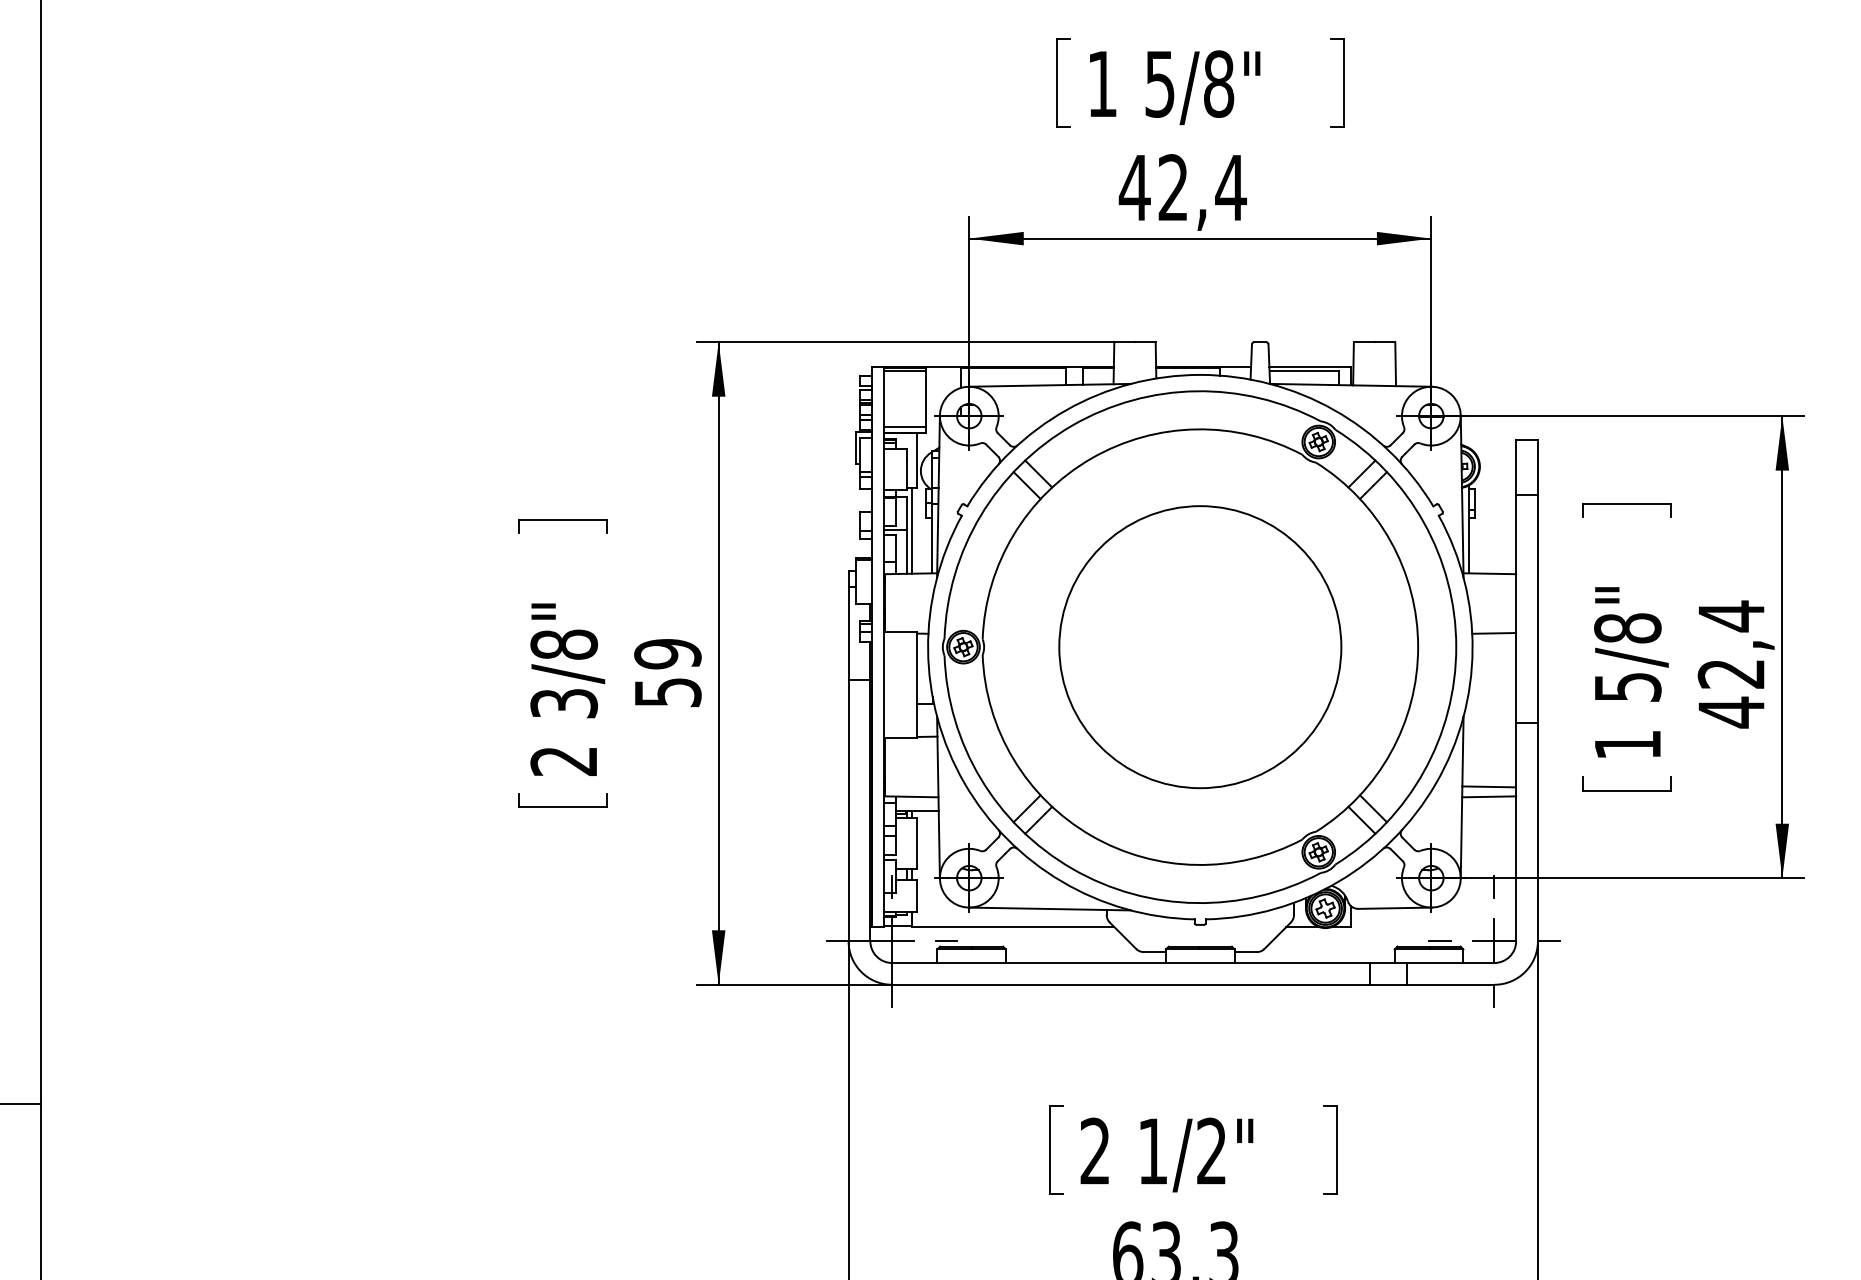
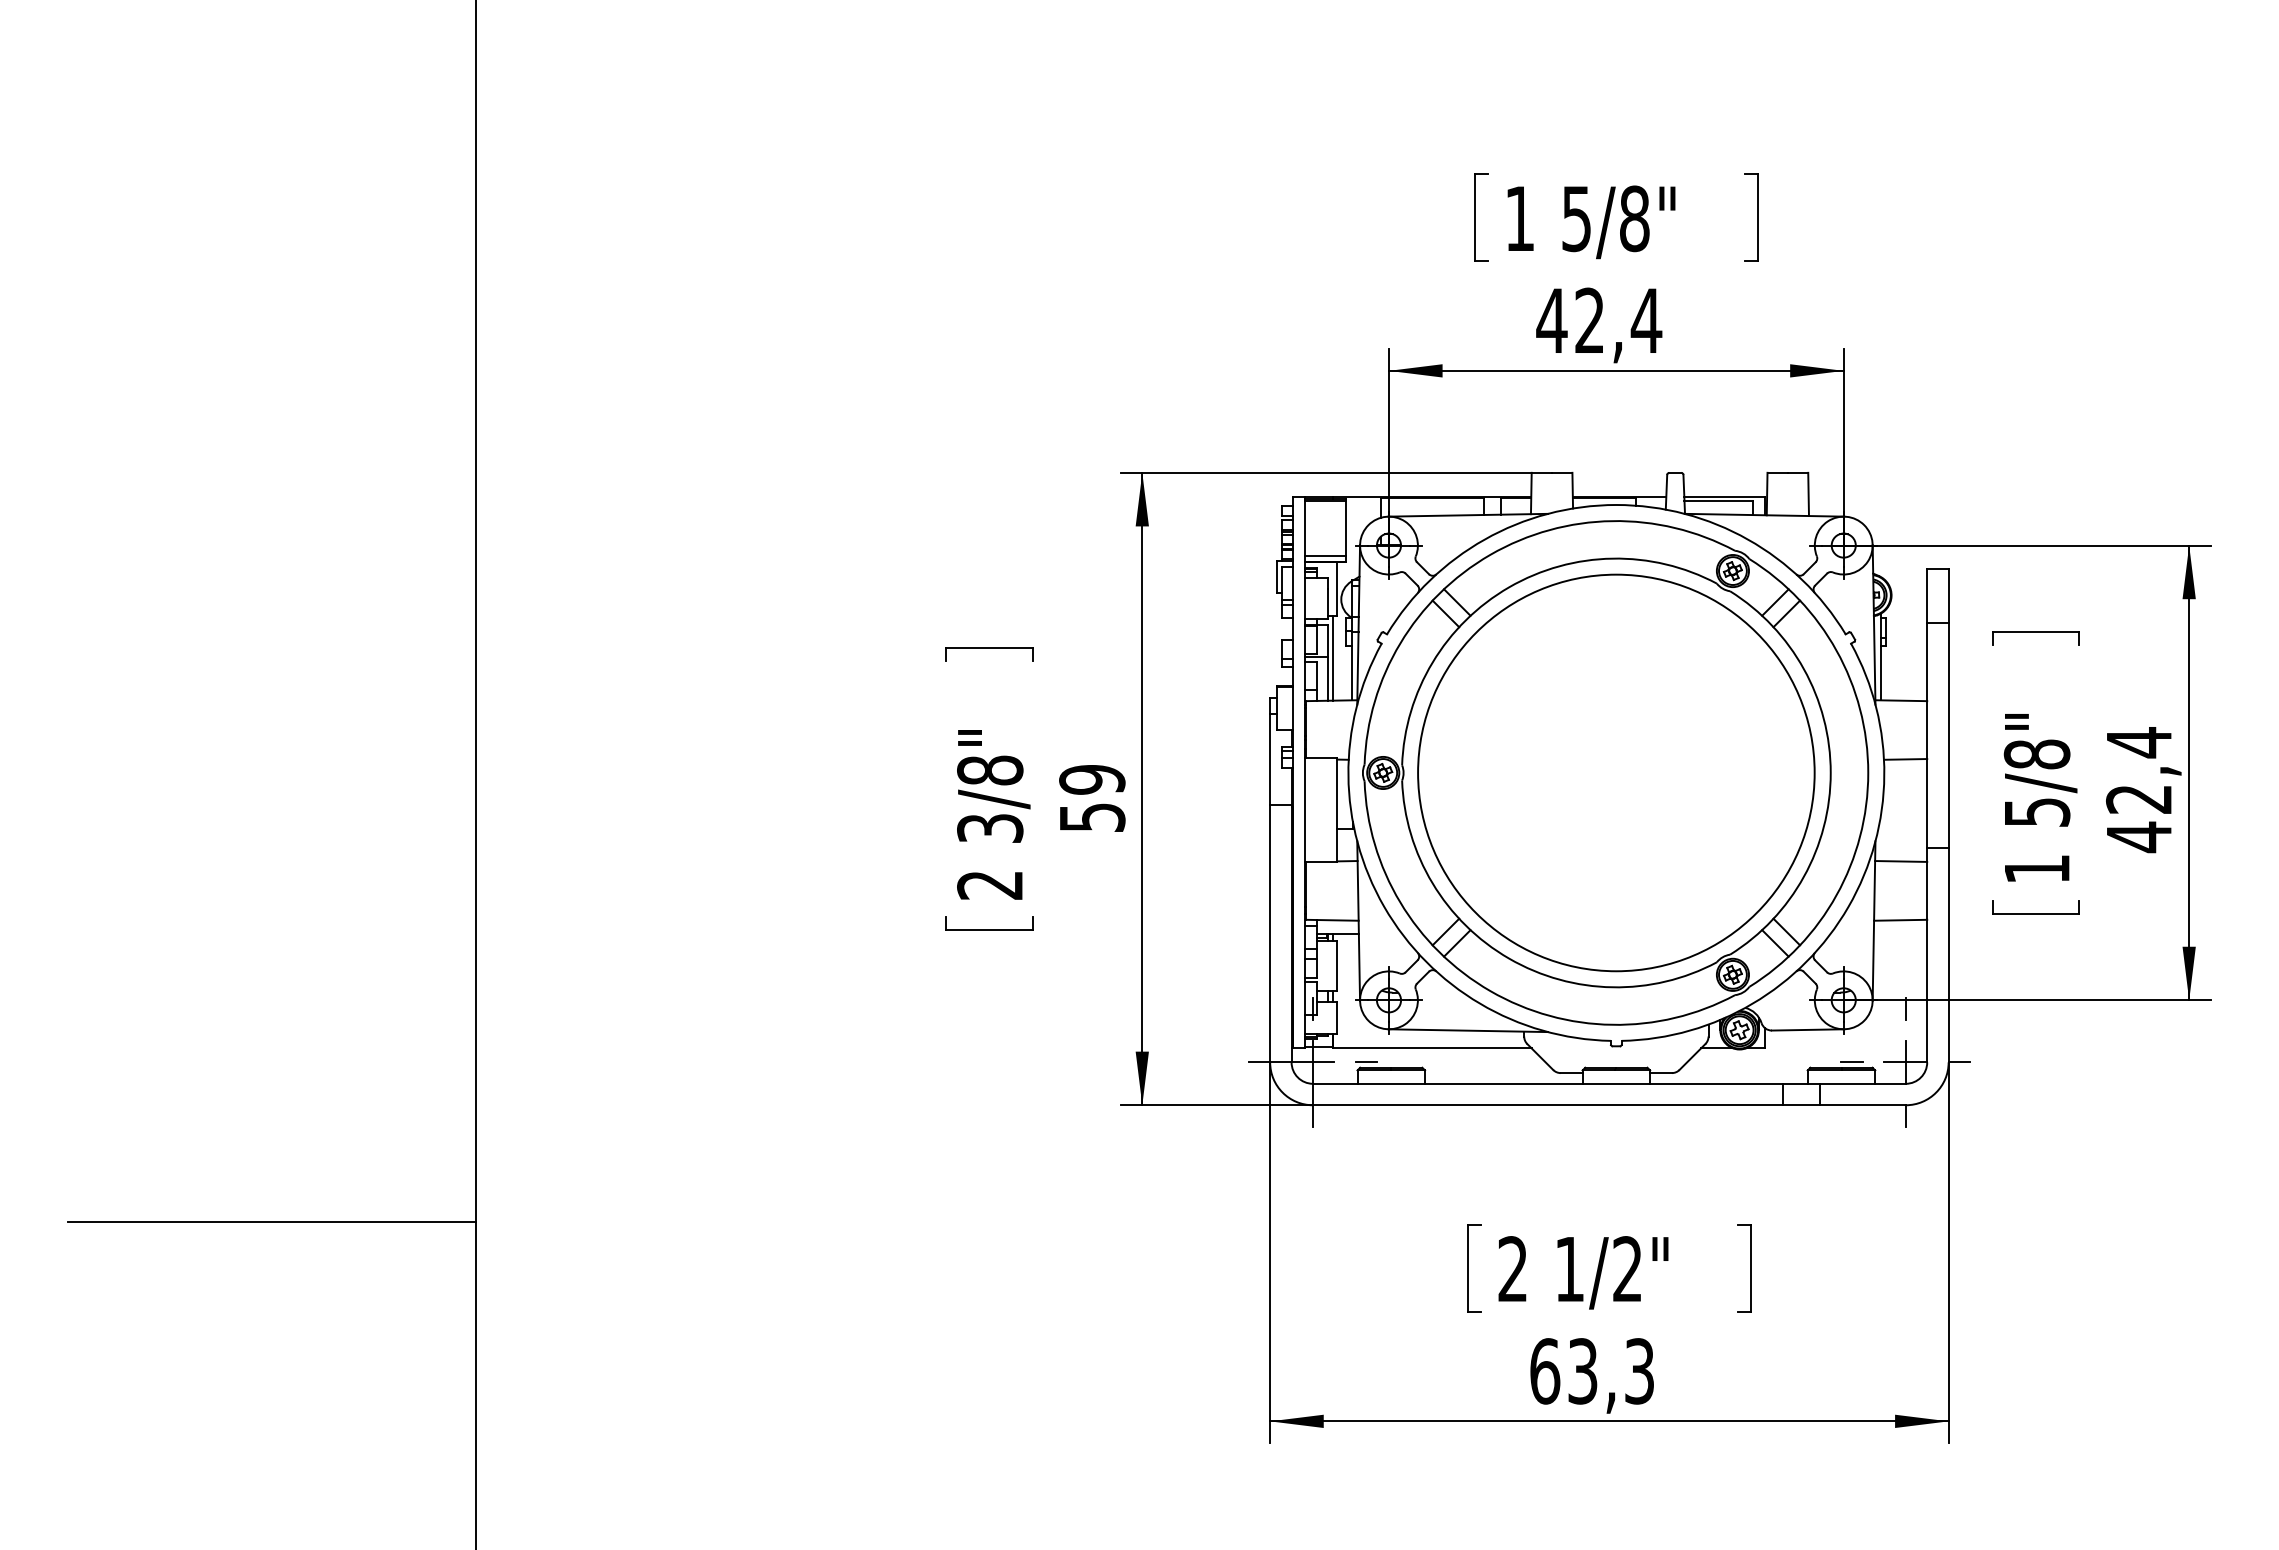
circle: (1200, 646) -> (1616, 772), size x1.43
line: (1489, 786) -> (1901, 861), moved

